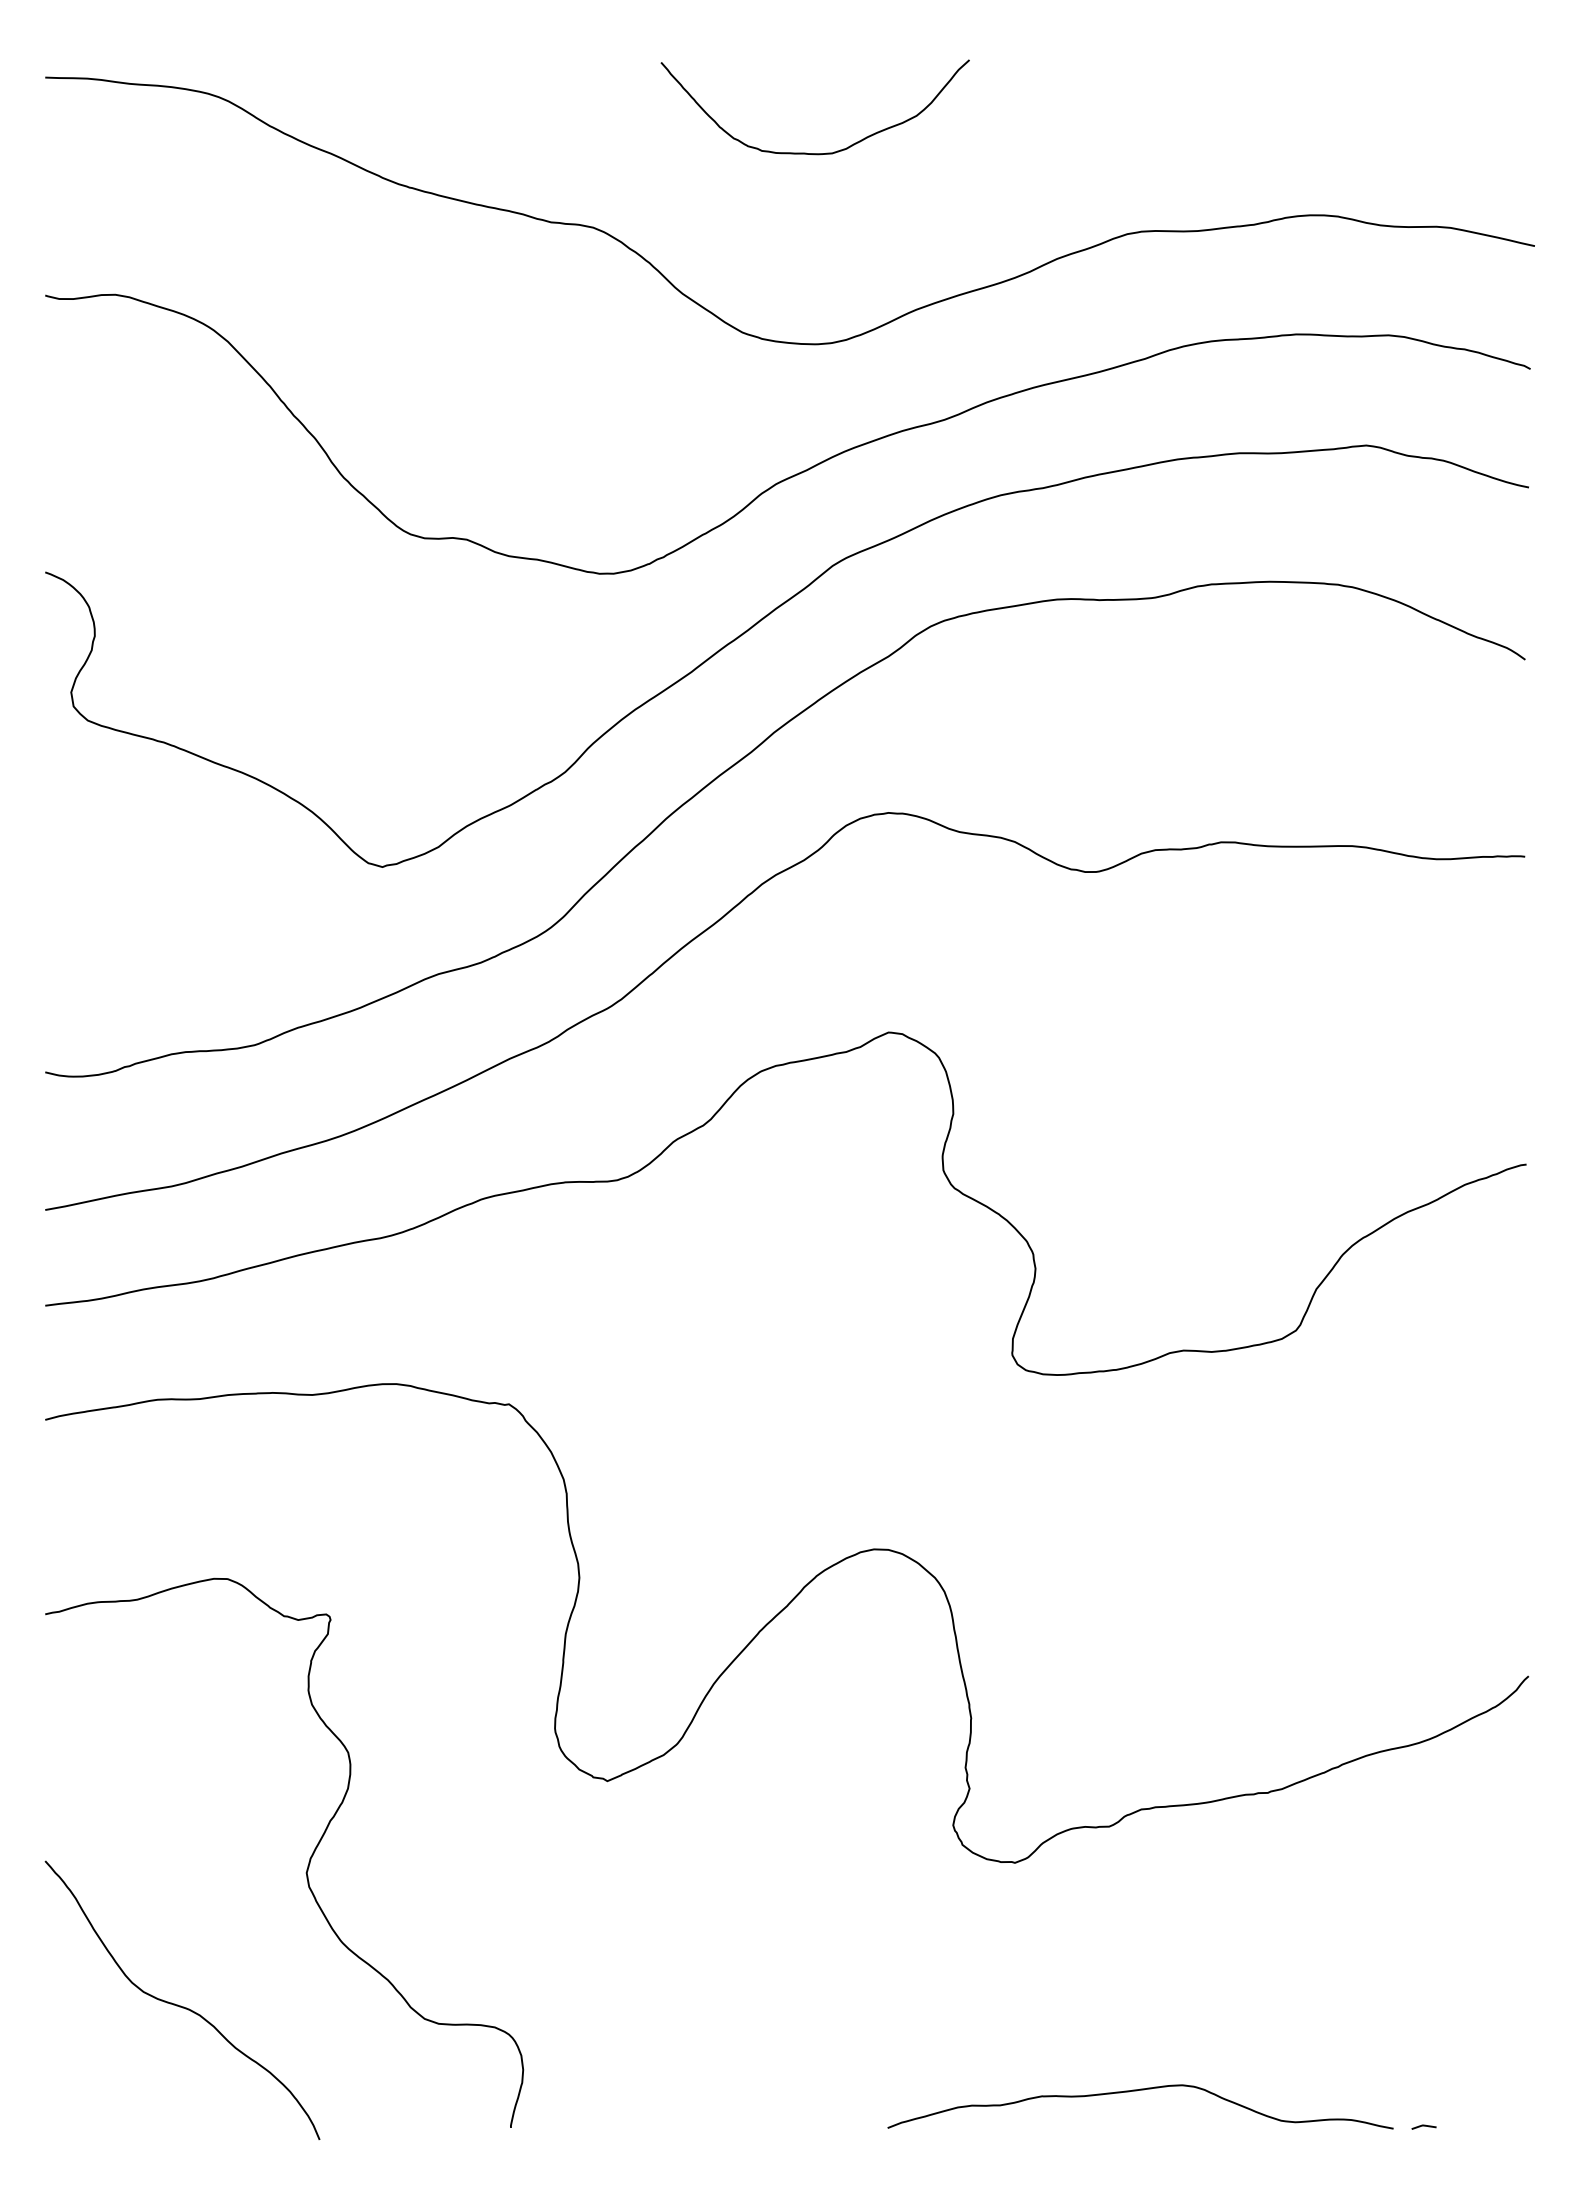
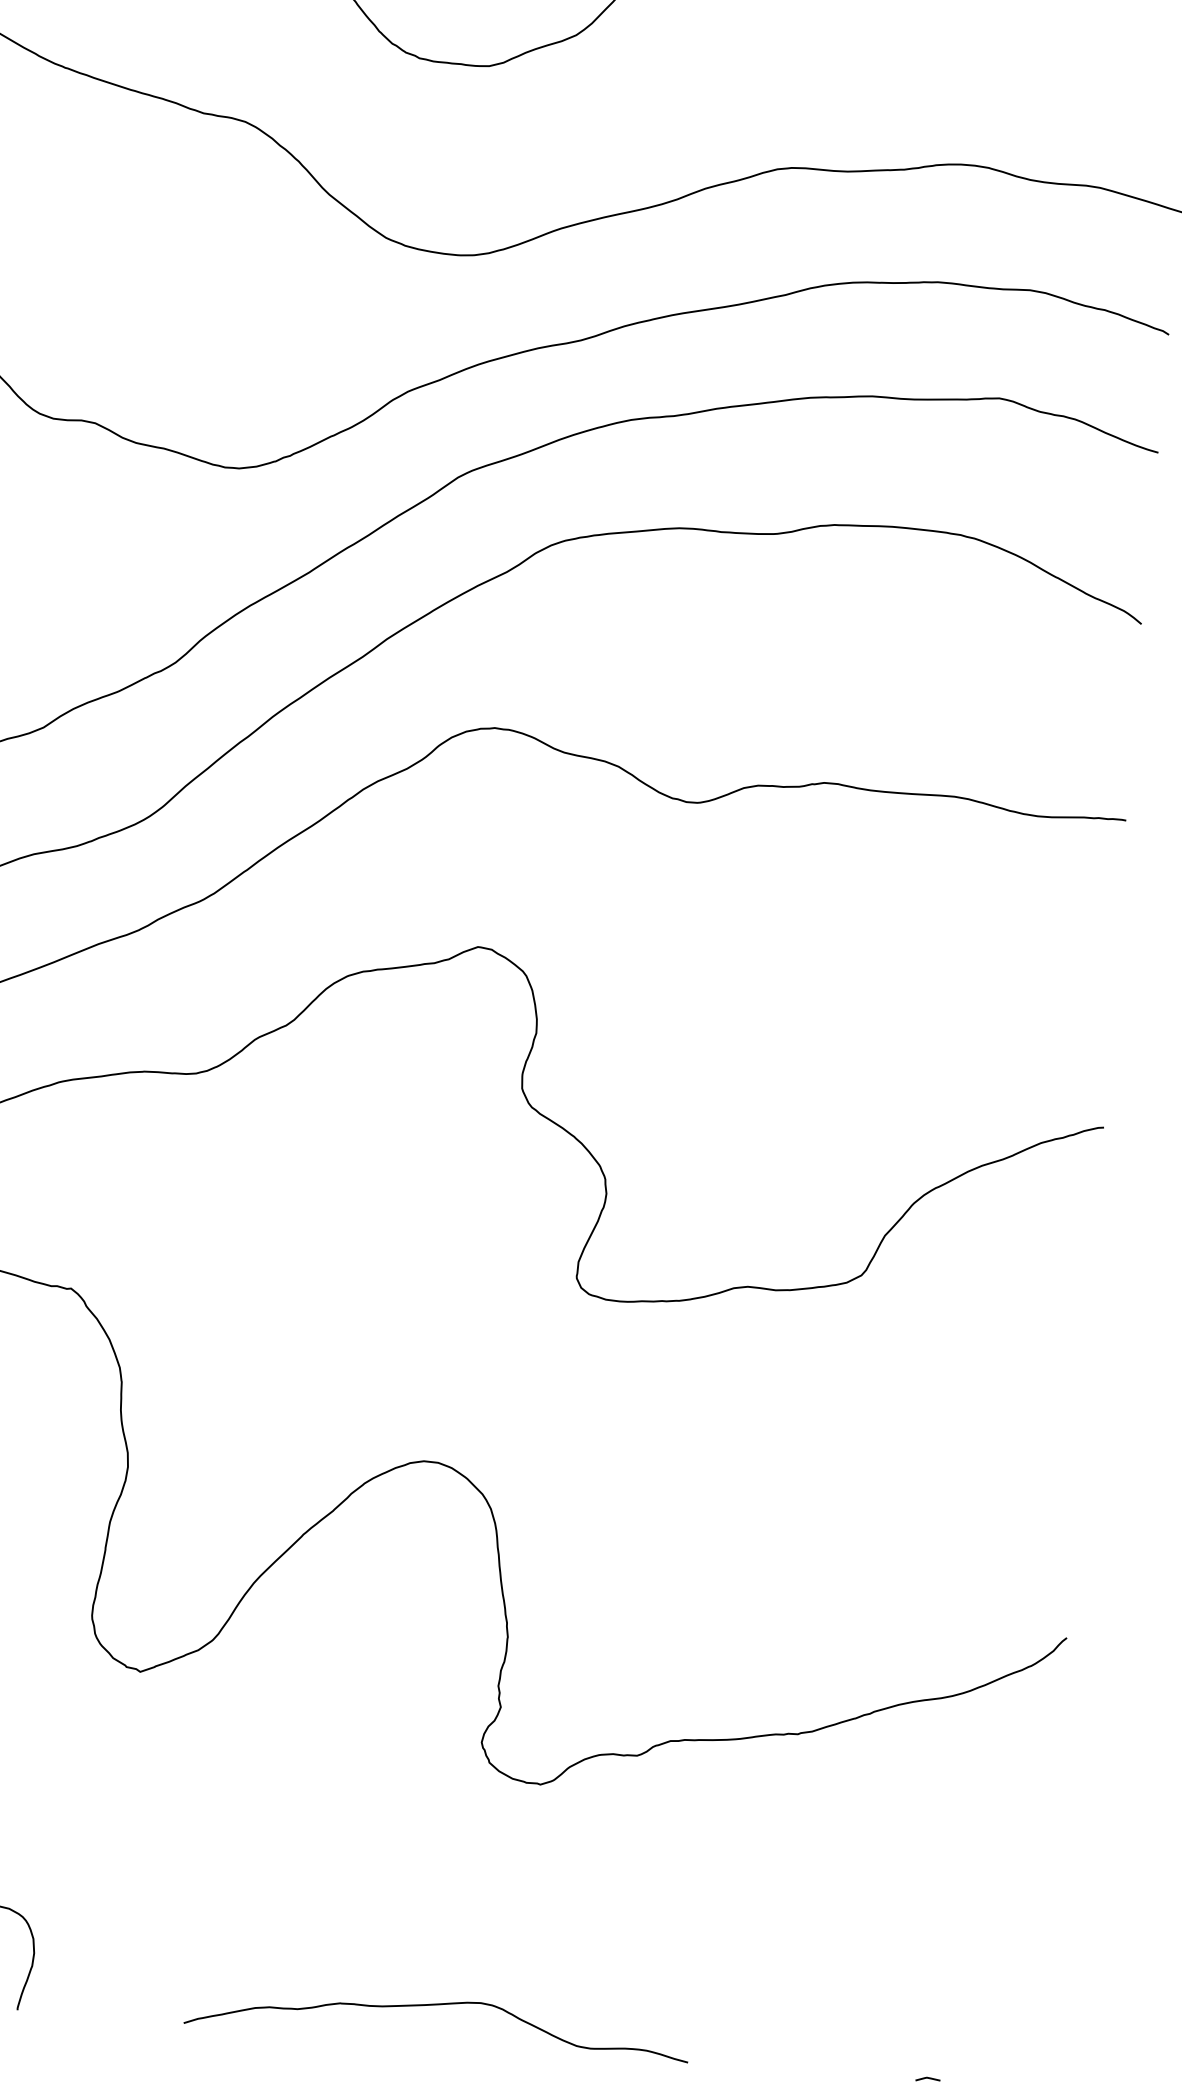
curve: (1137, 2091) -> (435, 2005), moved

